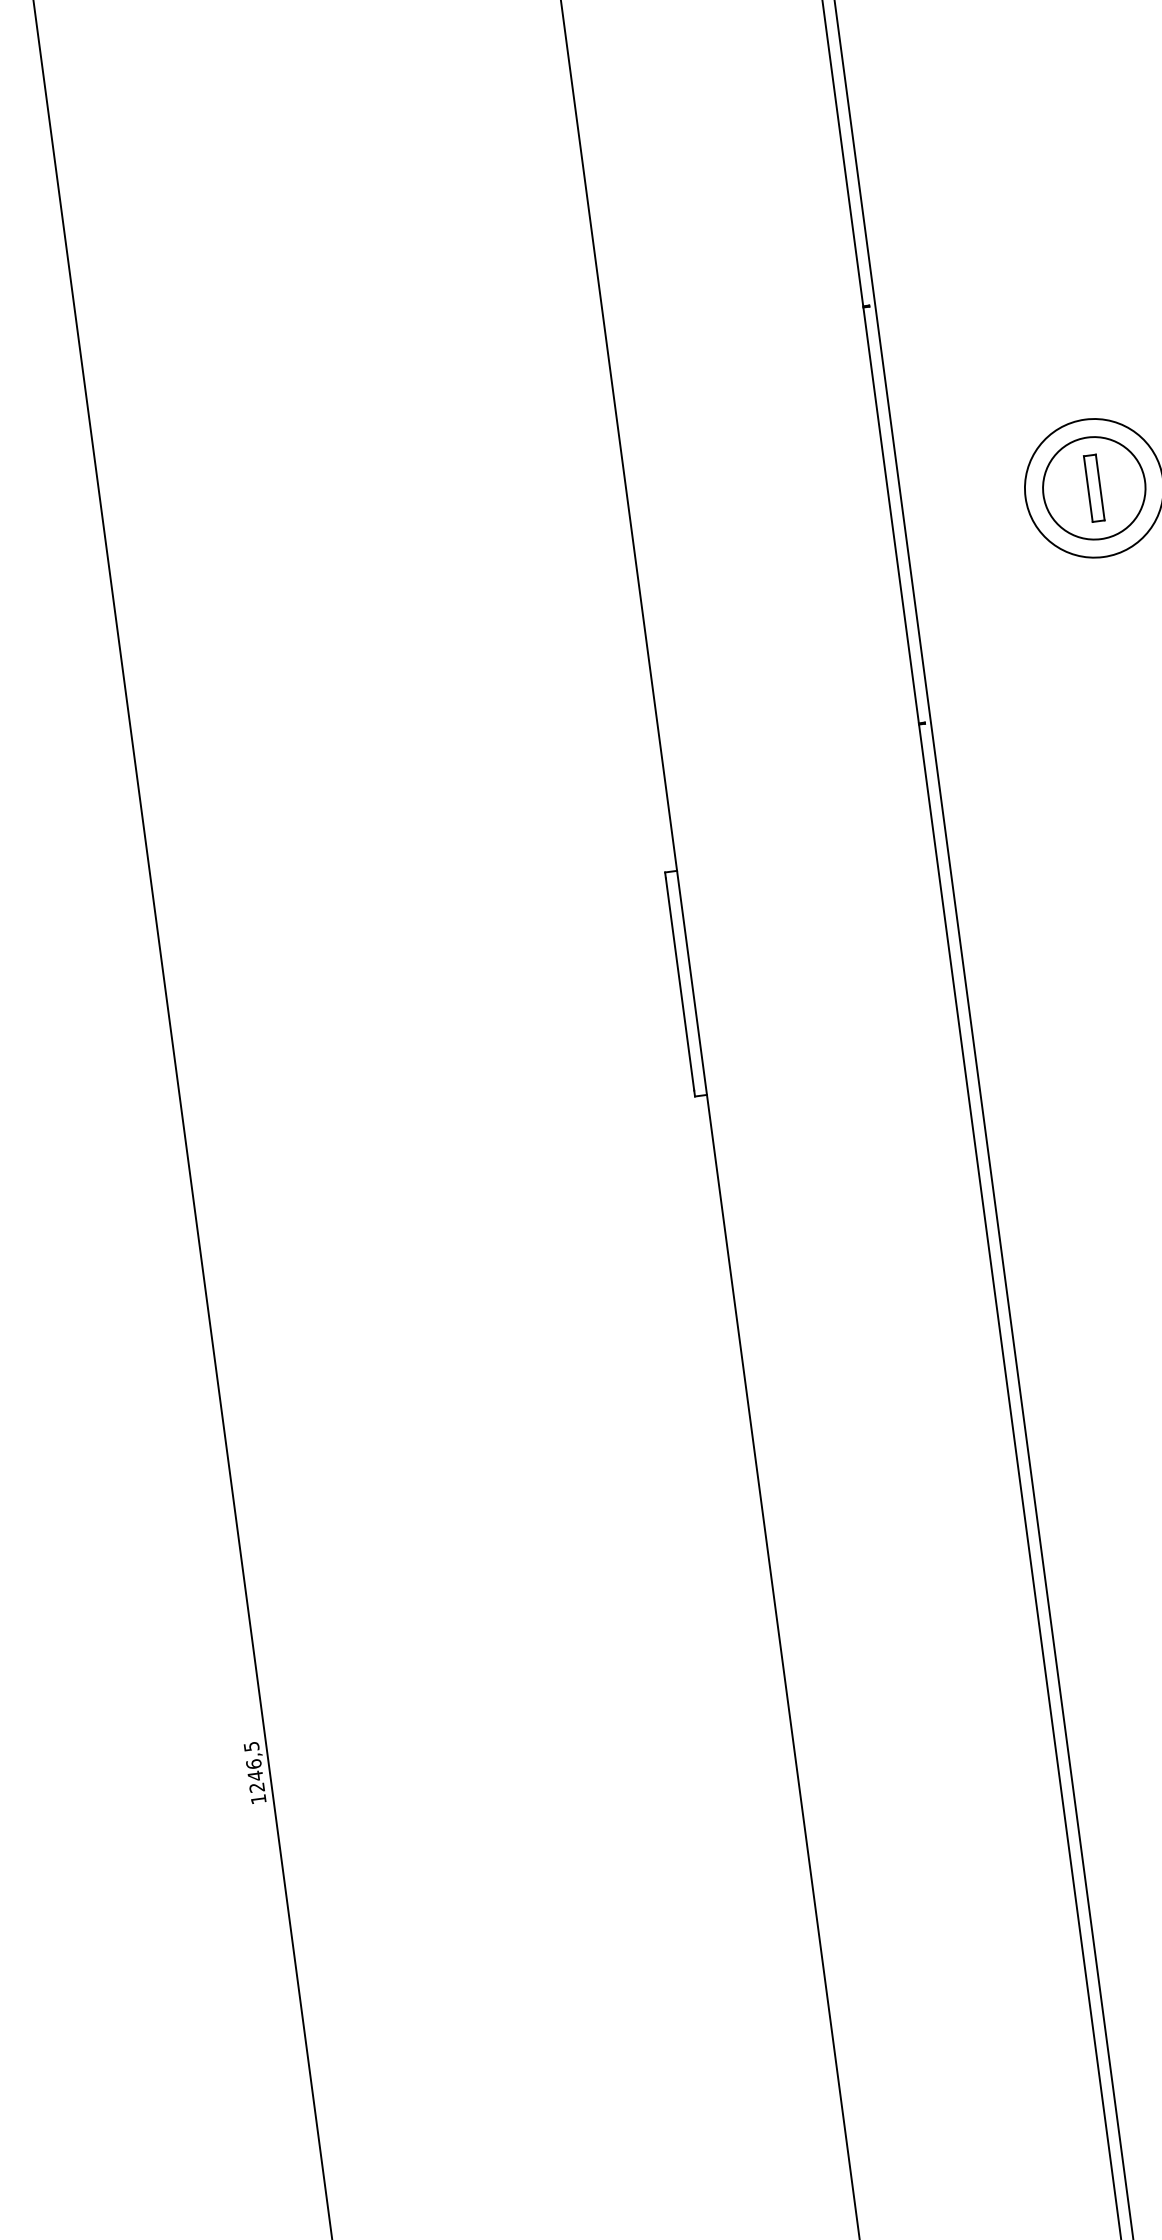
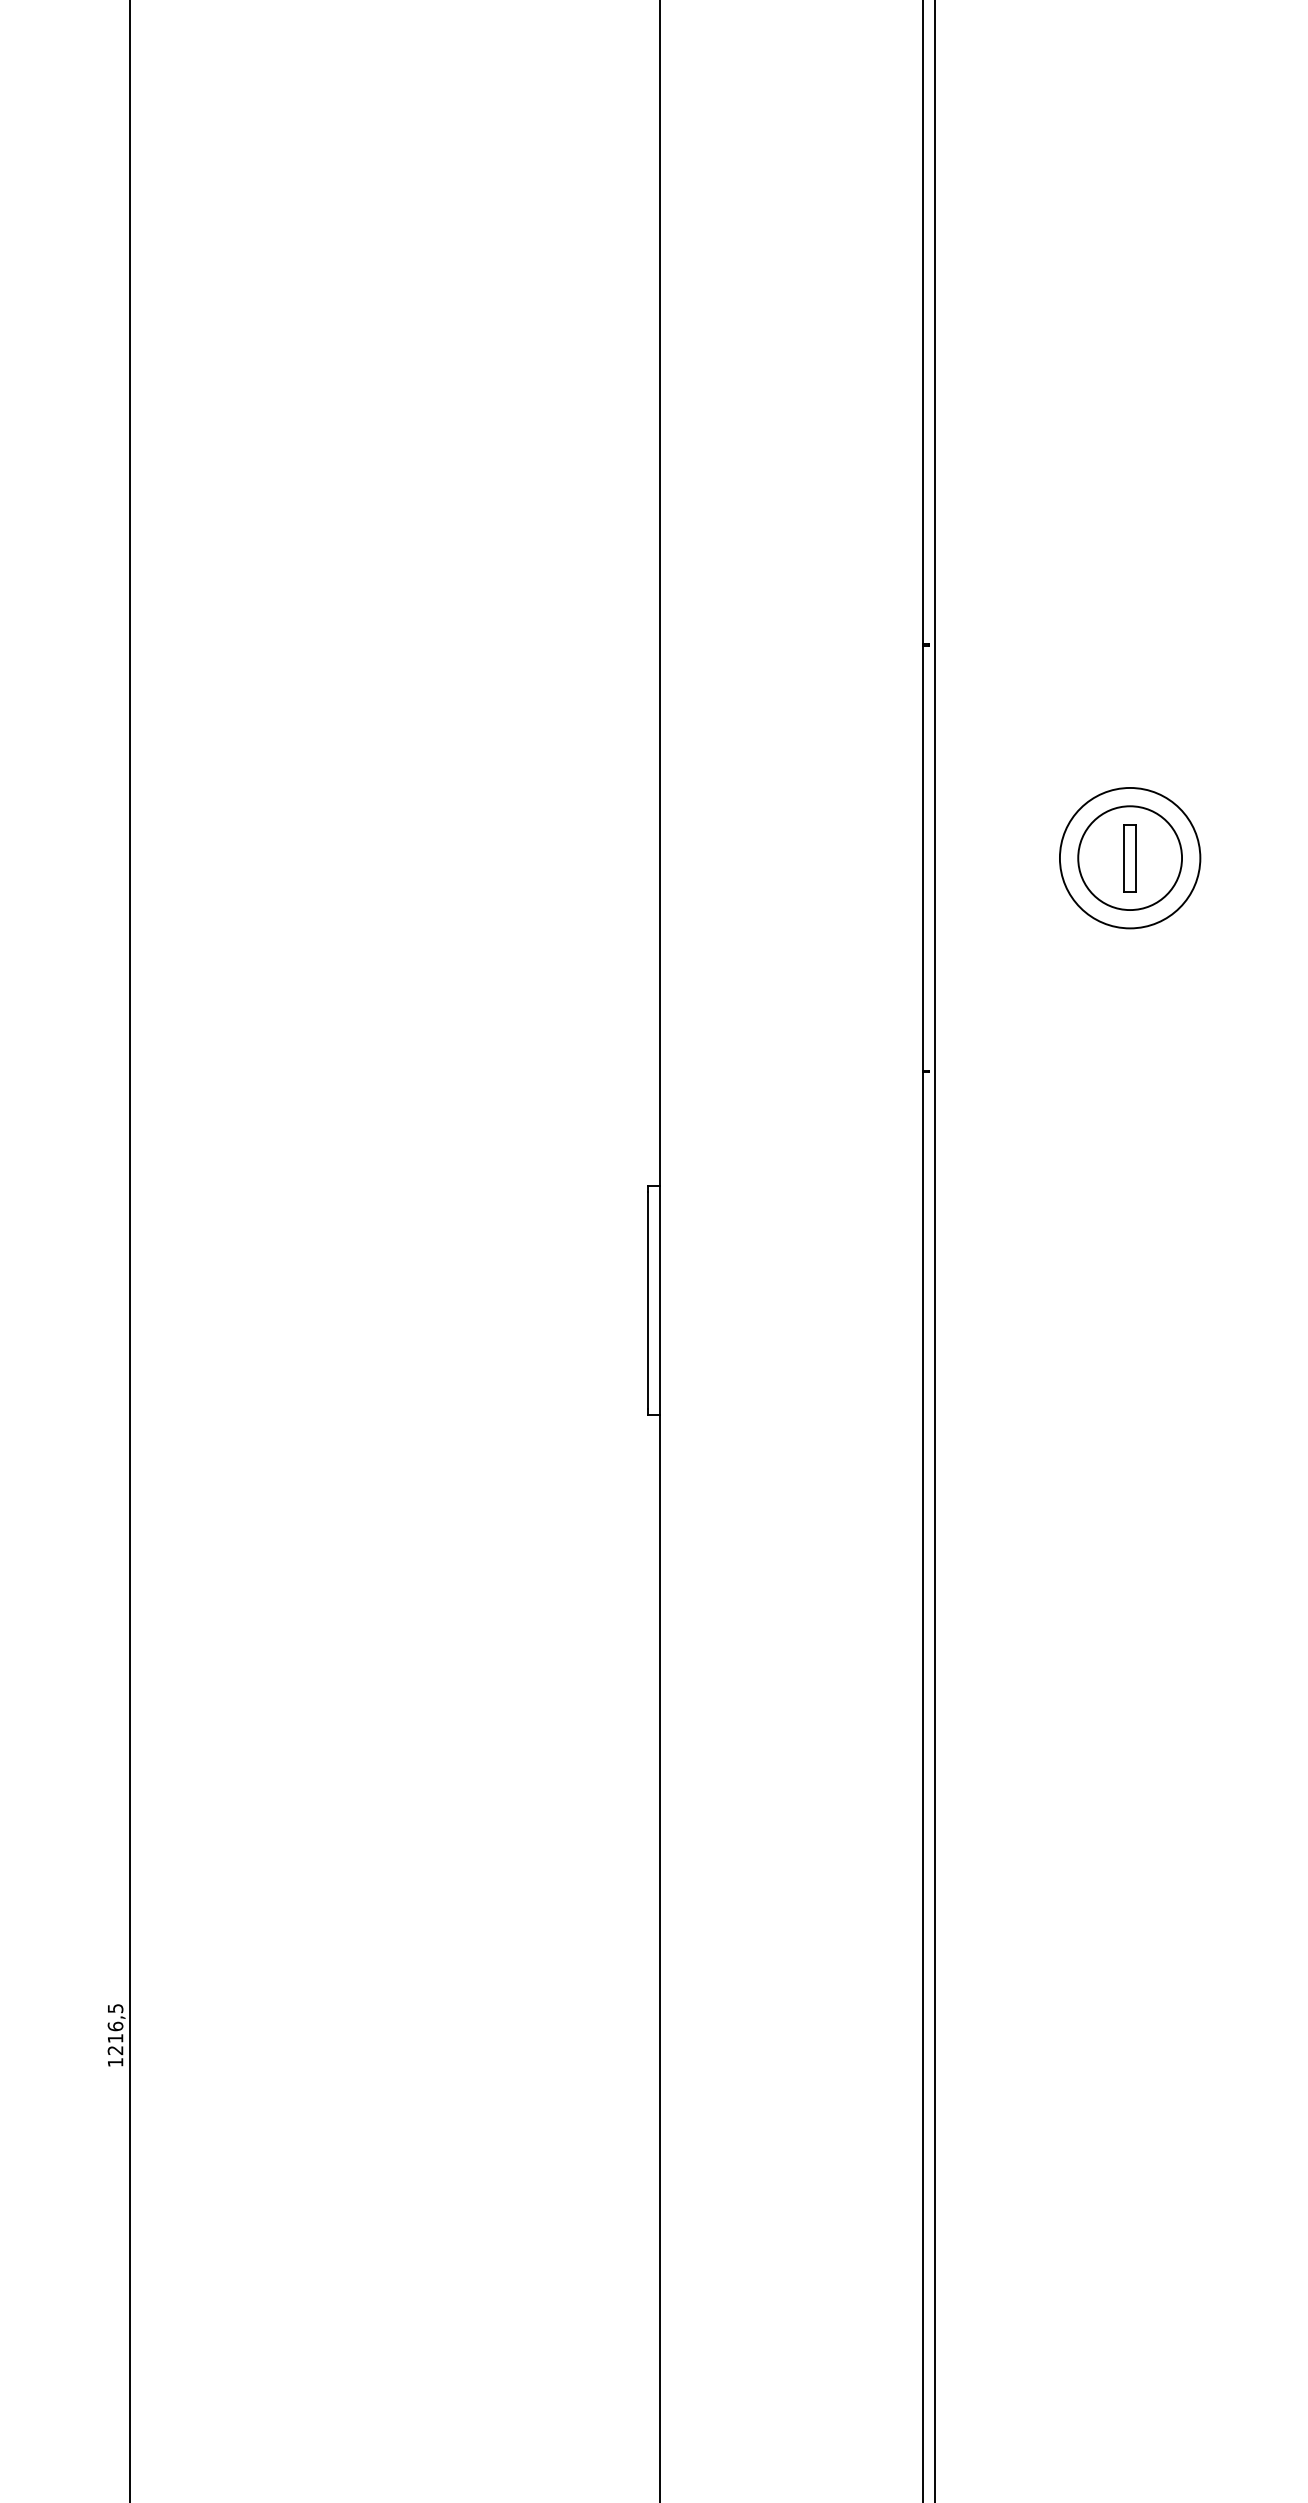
text: (255, 1775) -> (115, 2038), 1246,5 -> 1216,5

